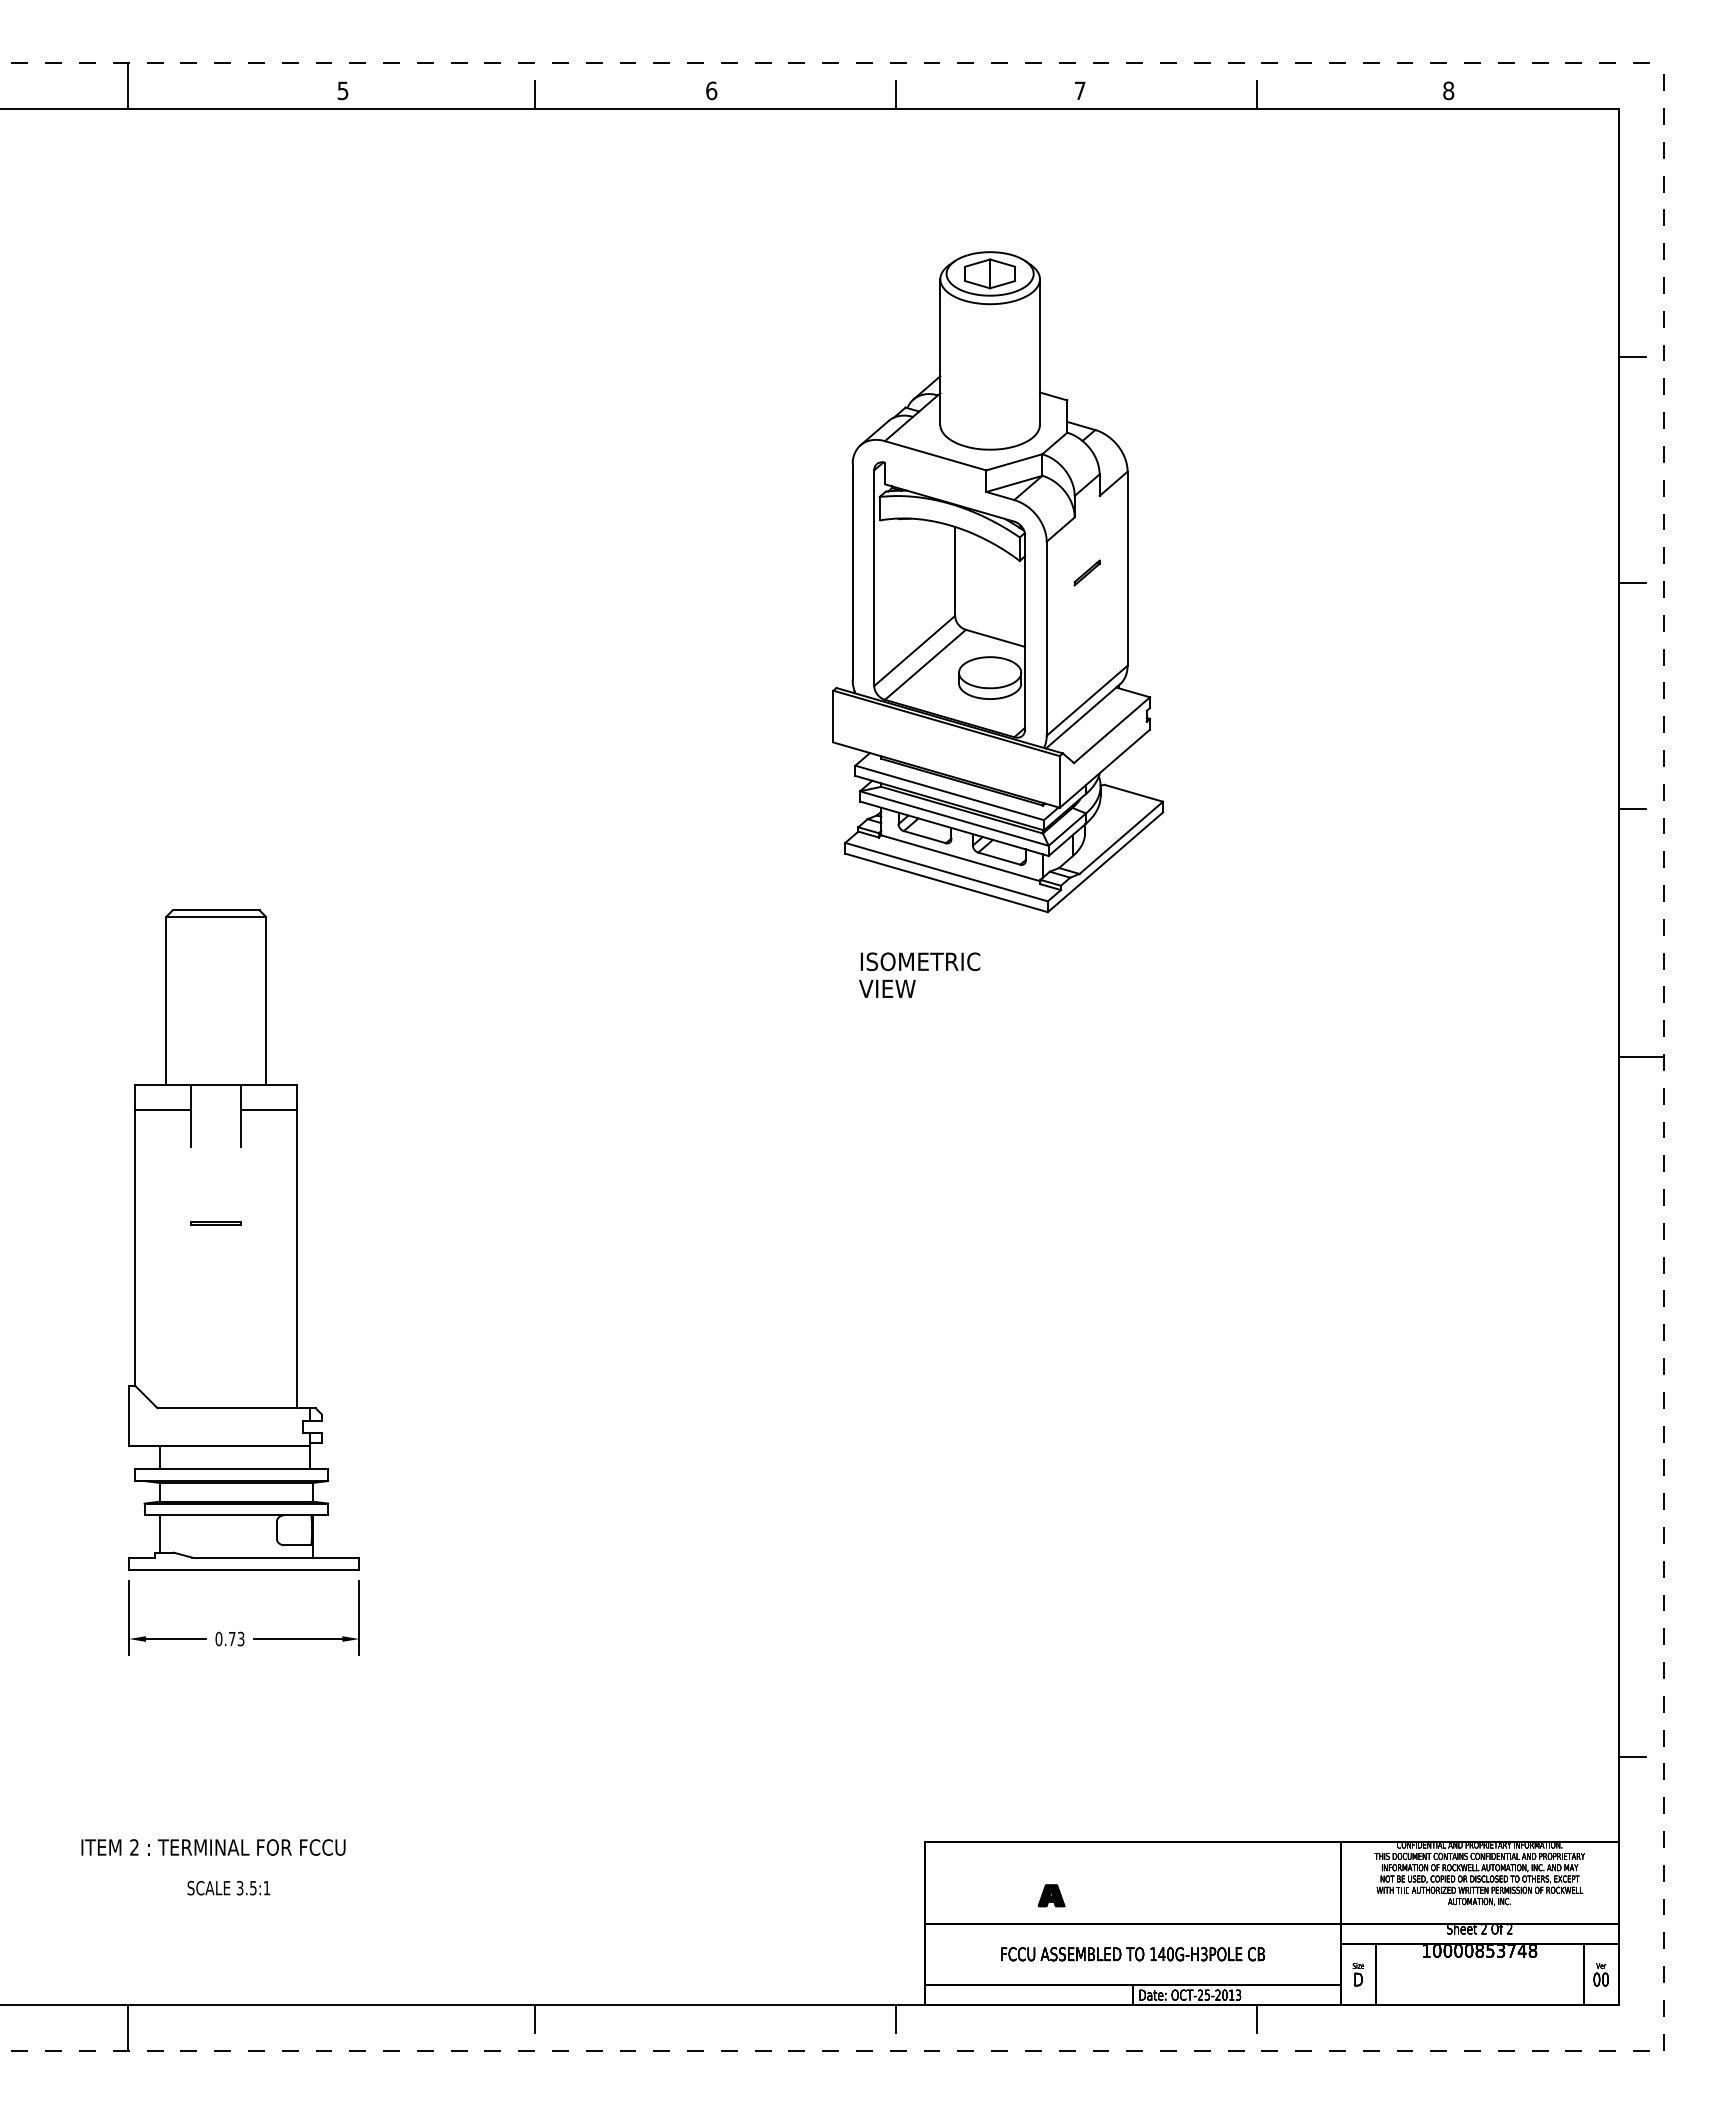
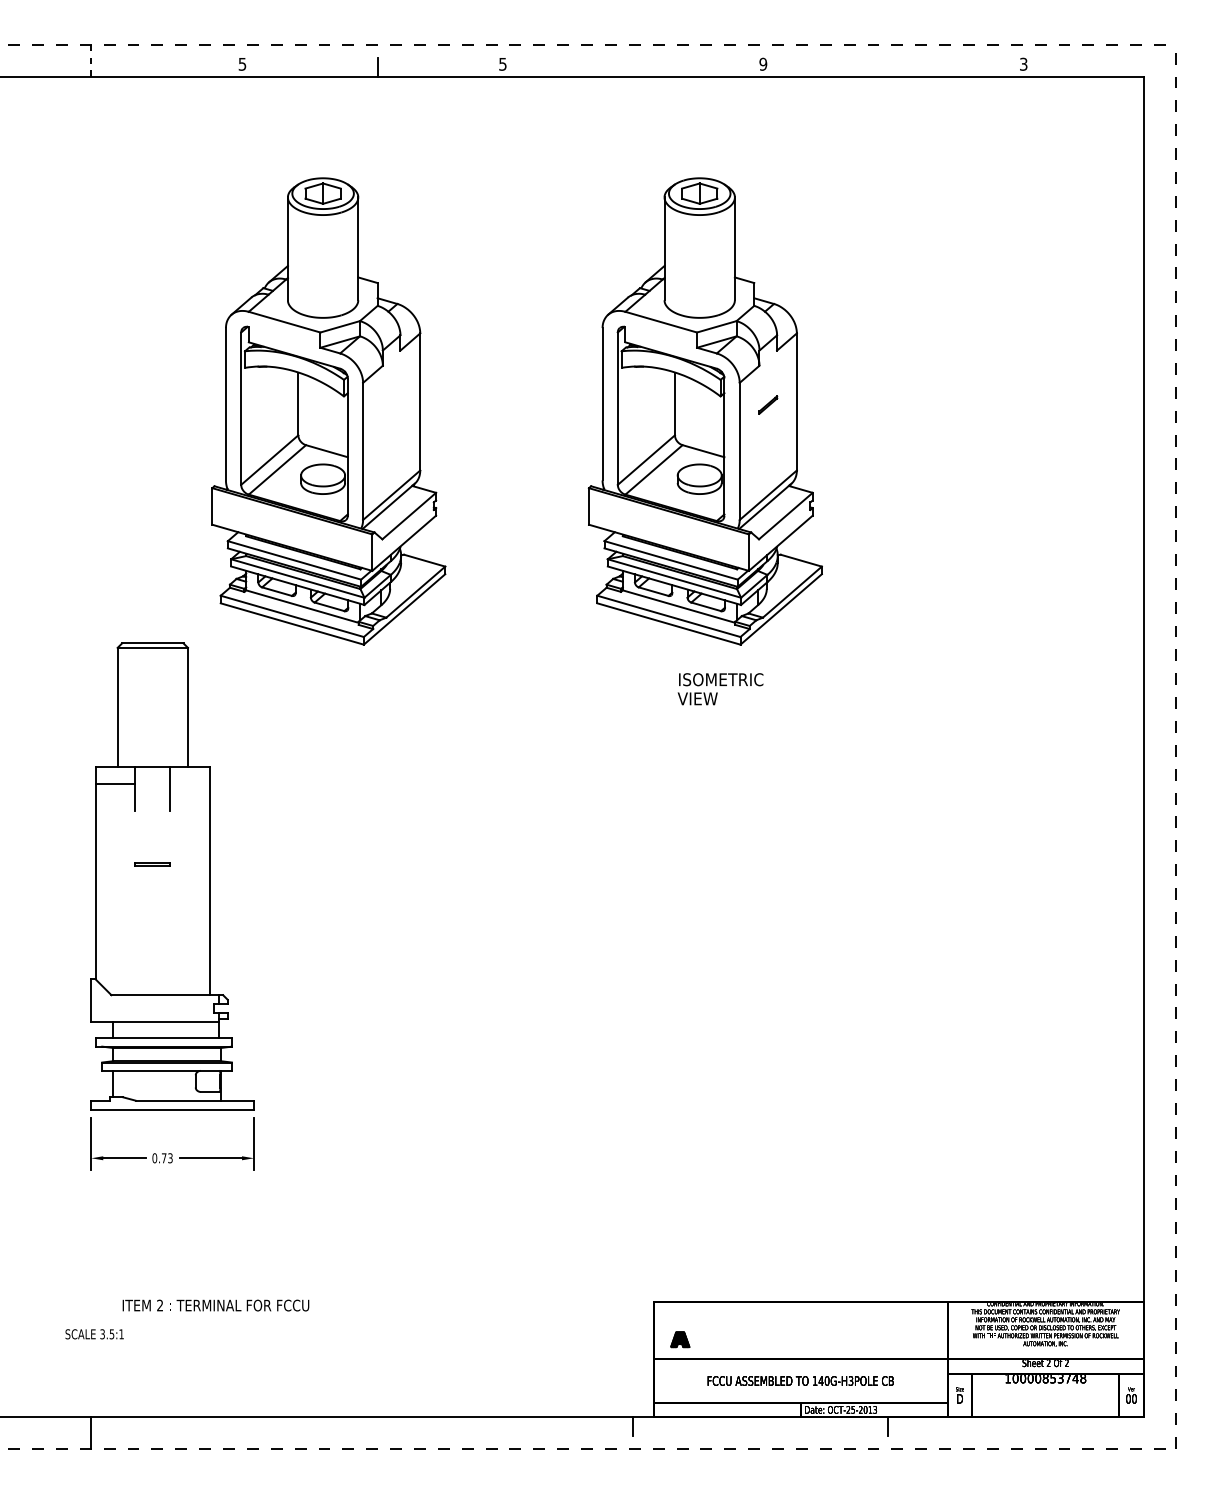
line: (128, 86) -> (90, 61), solid -> dashed
text: (711, 90) -> (502, 64), 6 -> 5
text: (1079, 90) -> (762, 64), 7 -> 9
text: (1448, 90) -> (1023, 64), 8 -> 3
line: (895, 94) -> (632, 66), removed
line: (1257, 94) -> (888, 66), removed
line: (1631, 356) -> (1152, 252), removed
part: (465, 582) -> (329, 411), added
line: (1631, 582) -> (1152, 411), removed
line: (1631, 808) -> (1152, 571), removed
text: (919, 974) -> (720, 688), moved
line: (1640, 1057) -> (1159, 747), removed
line: (269, 1109) -> (190, 784), removed
line: (1631, 1757) -> (1152, 1241), removed
text: (213, 1847) -> (215, 1305), moved
text: (228, 1888) -> (94, 1334), moved
part: (1051, 1895) -> (680, 1339), moved
line: (534, 2018) -> (377, 1426), removed

